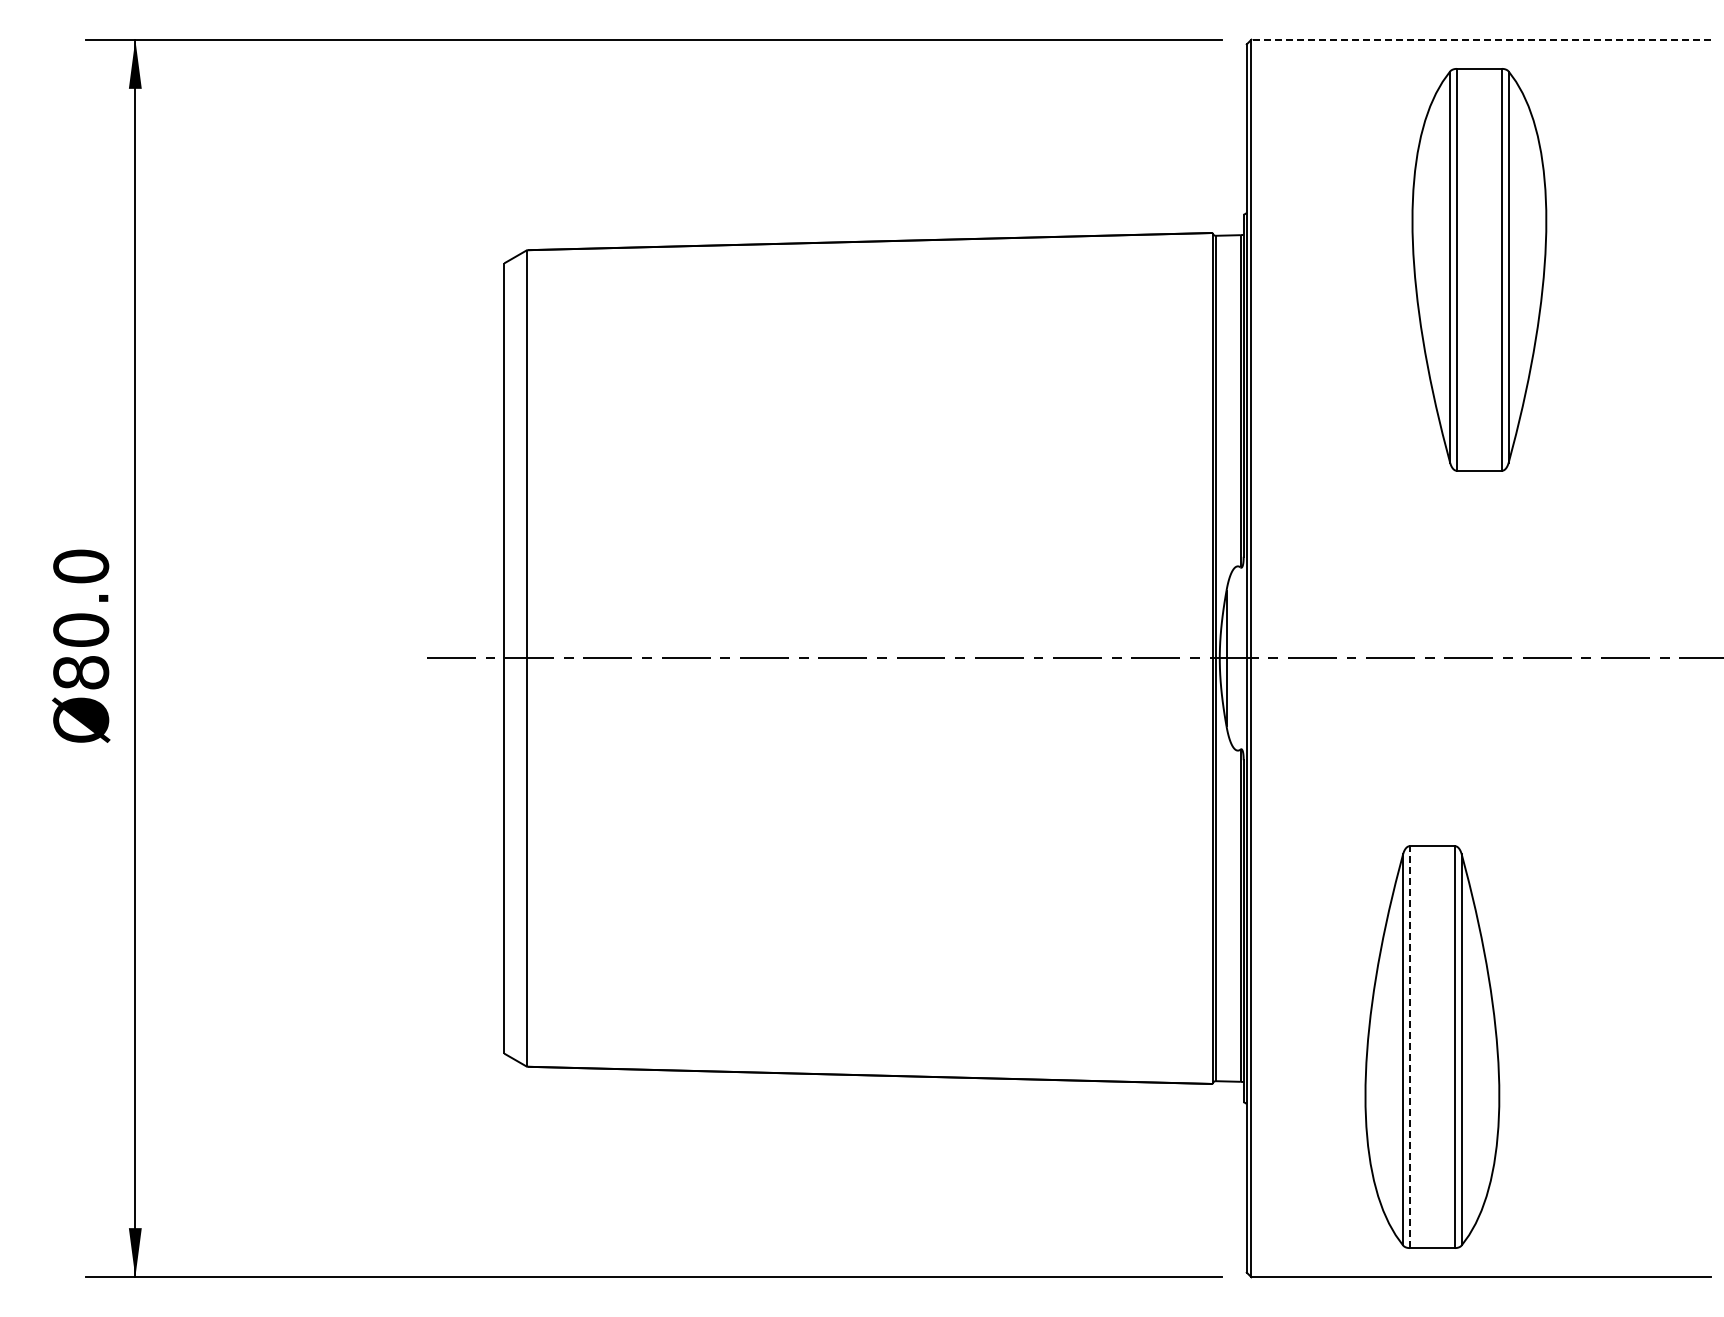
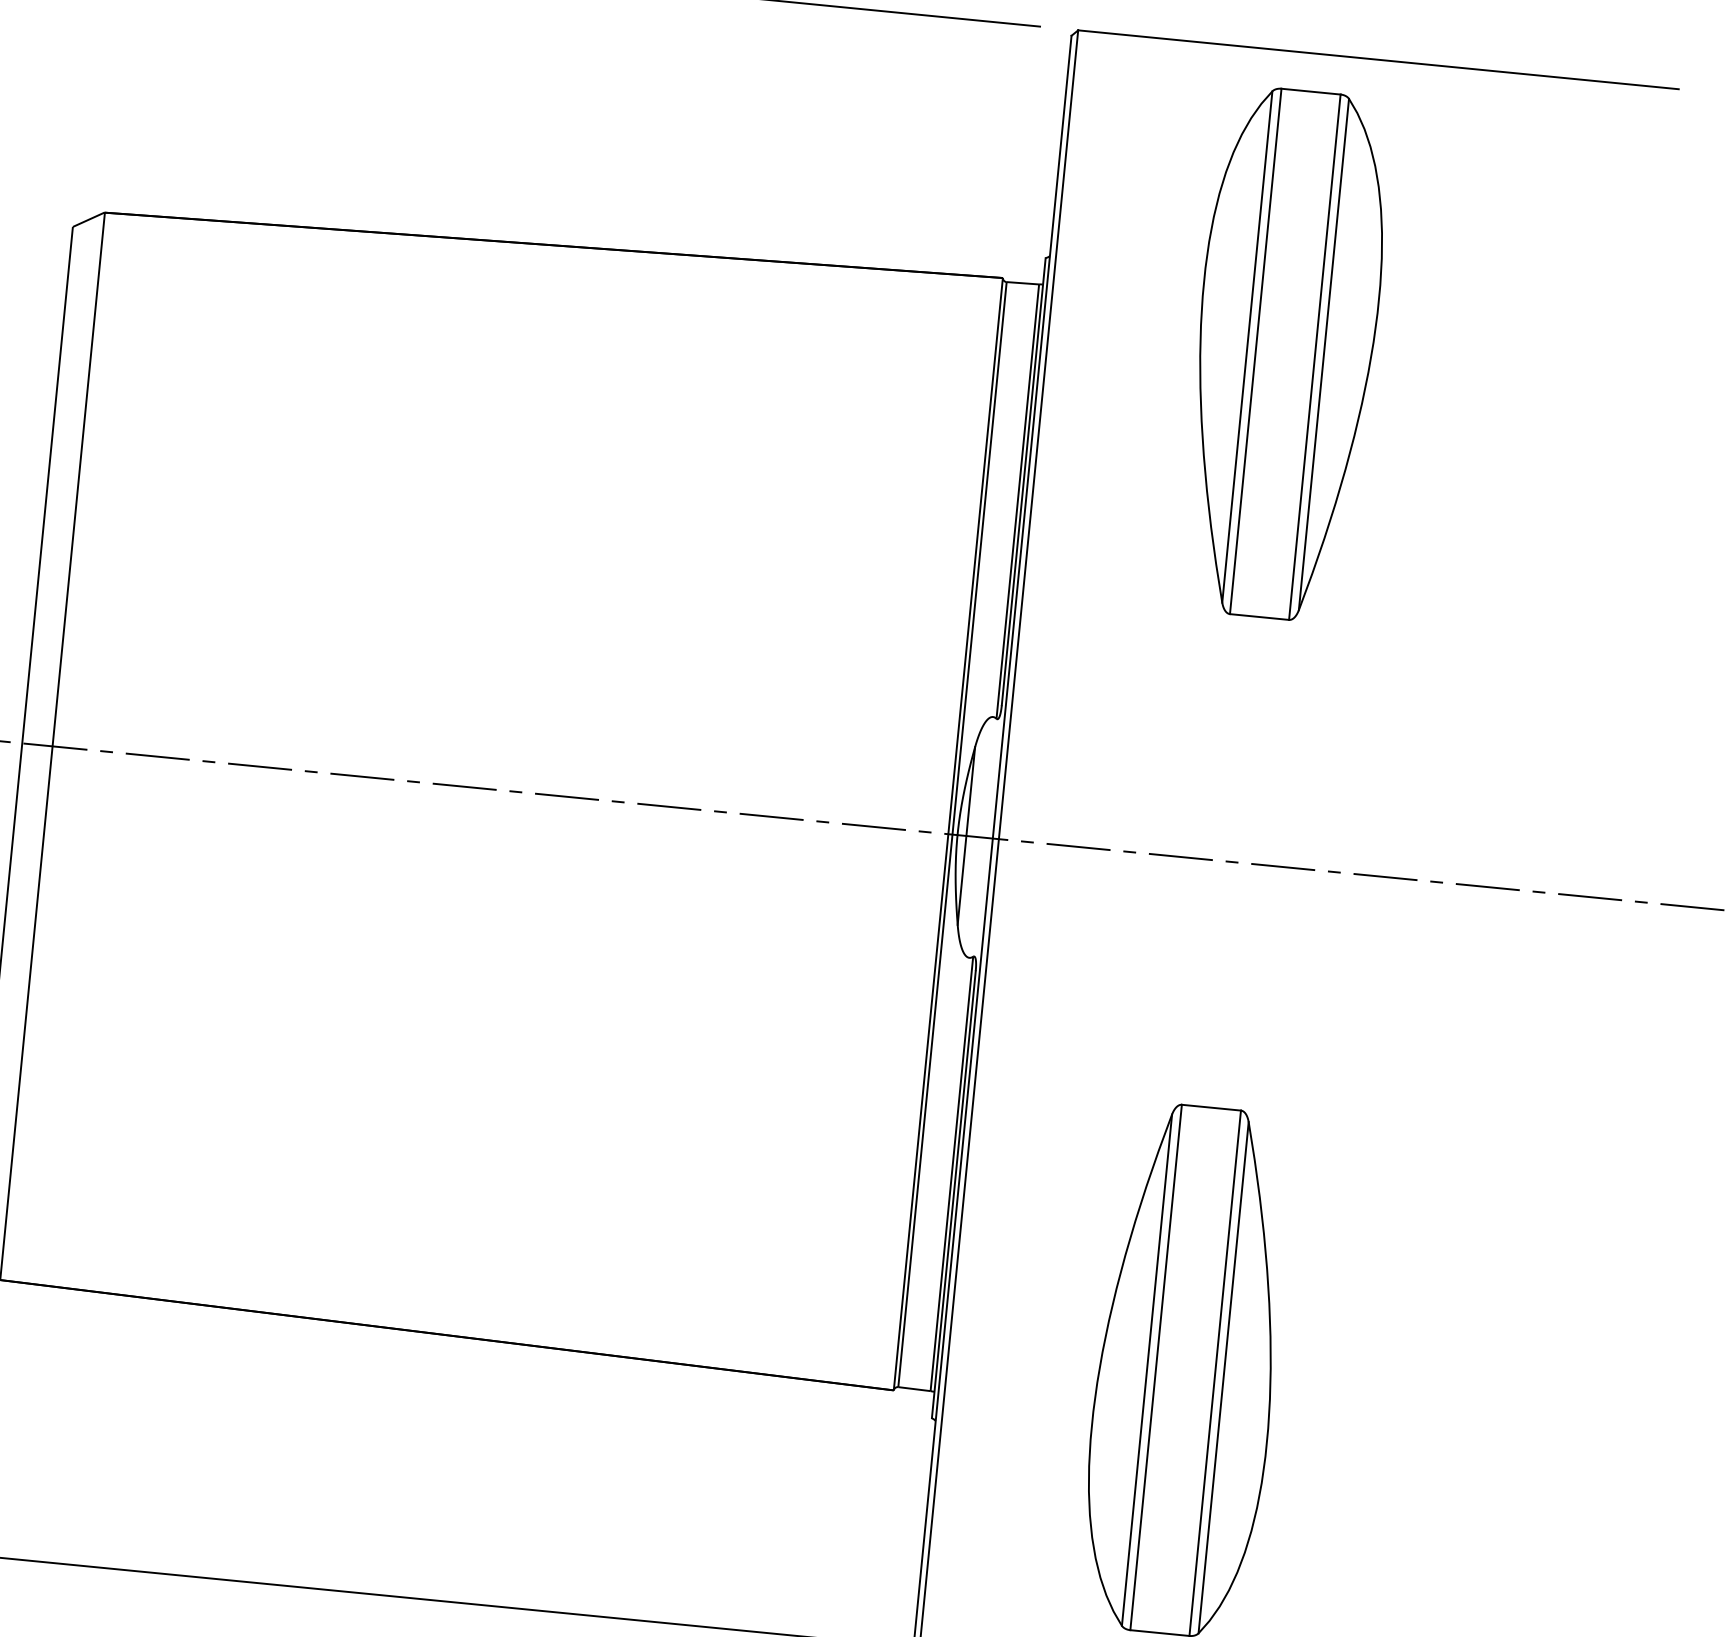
line: (1481, 39) -> (1378, 59), dashed -> solid
part: (1479, 269) -> (1285, 353), moved
line: (1409, 1047) -> (1155, 1367), dashed -> solid

